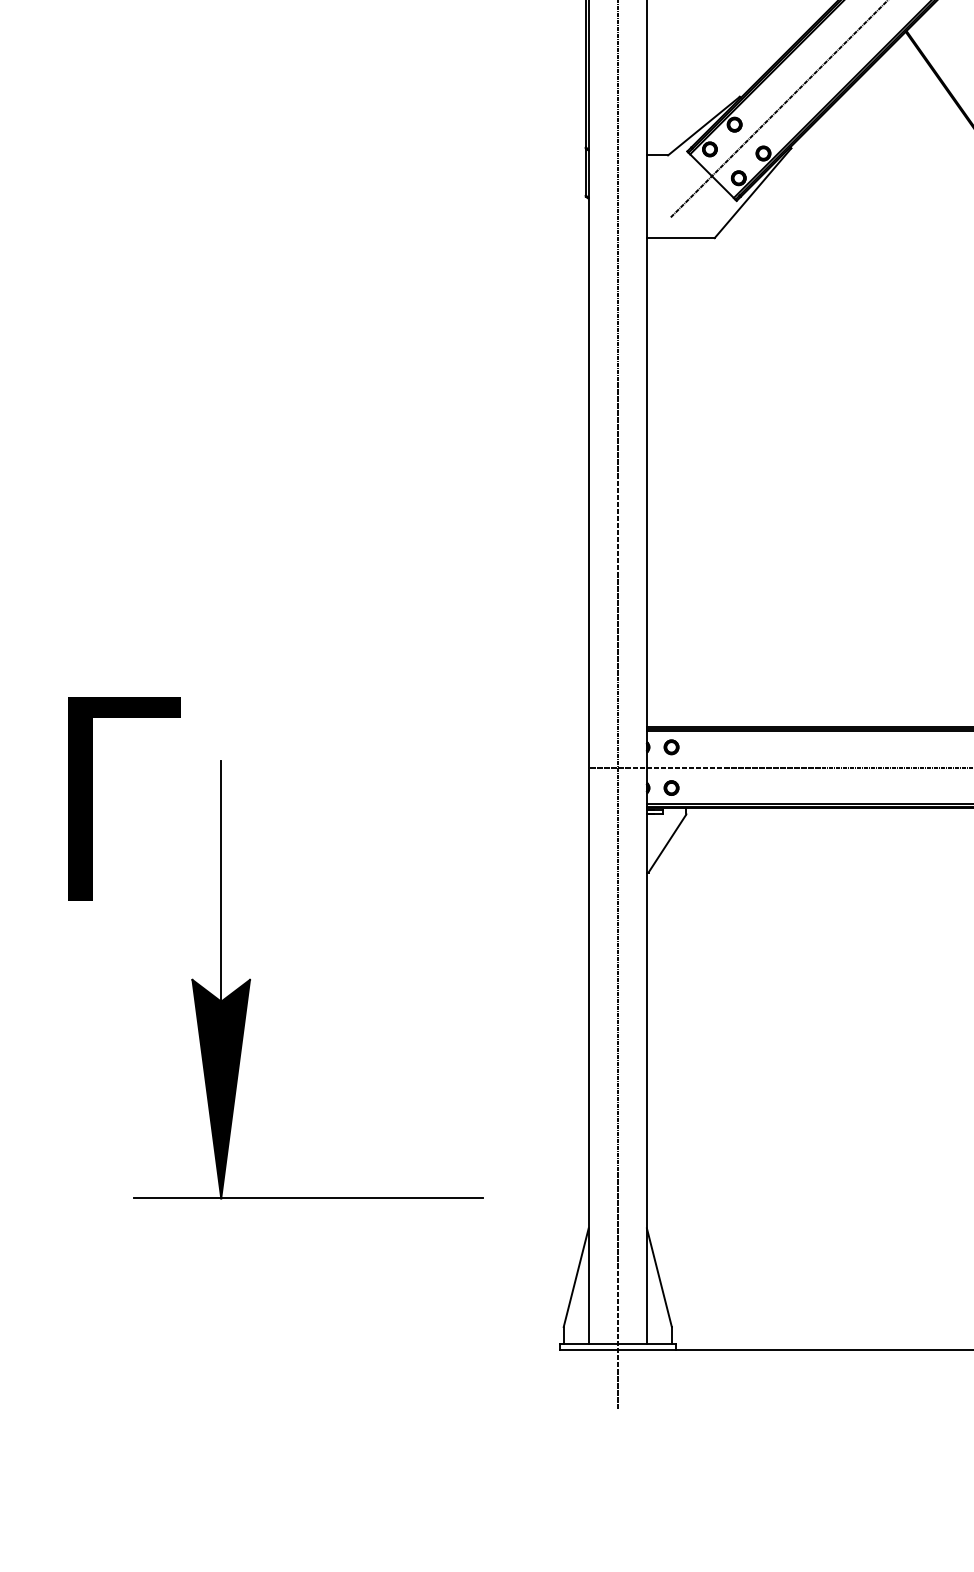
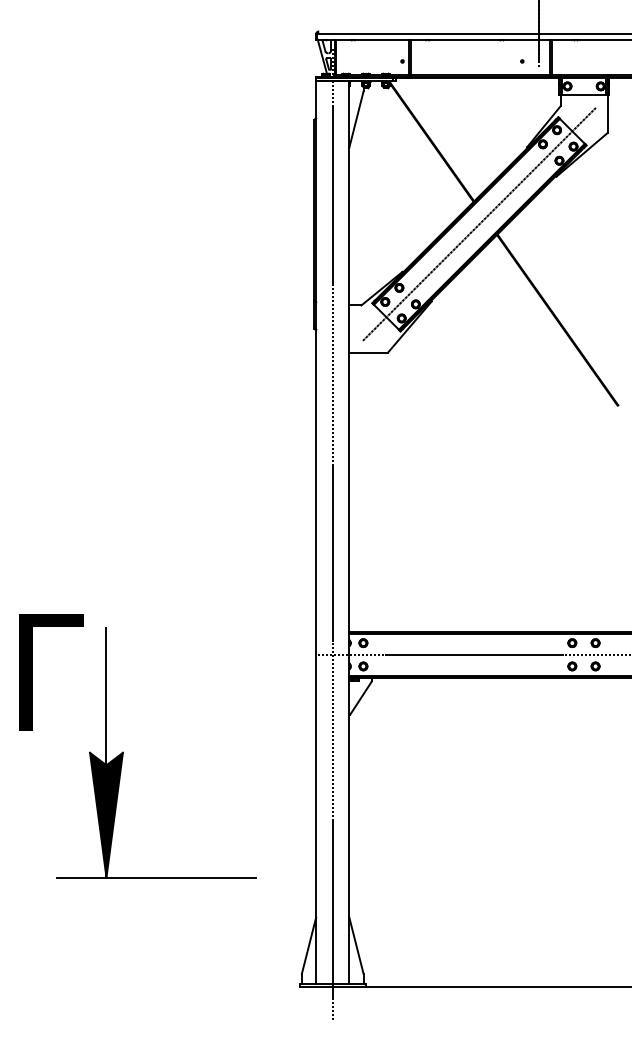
part: (251, 979) -> (123, 752), moved

